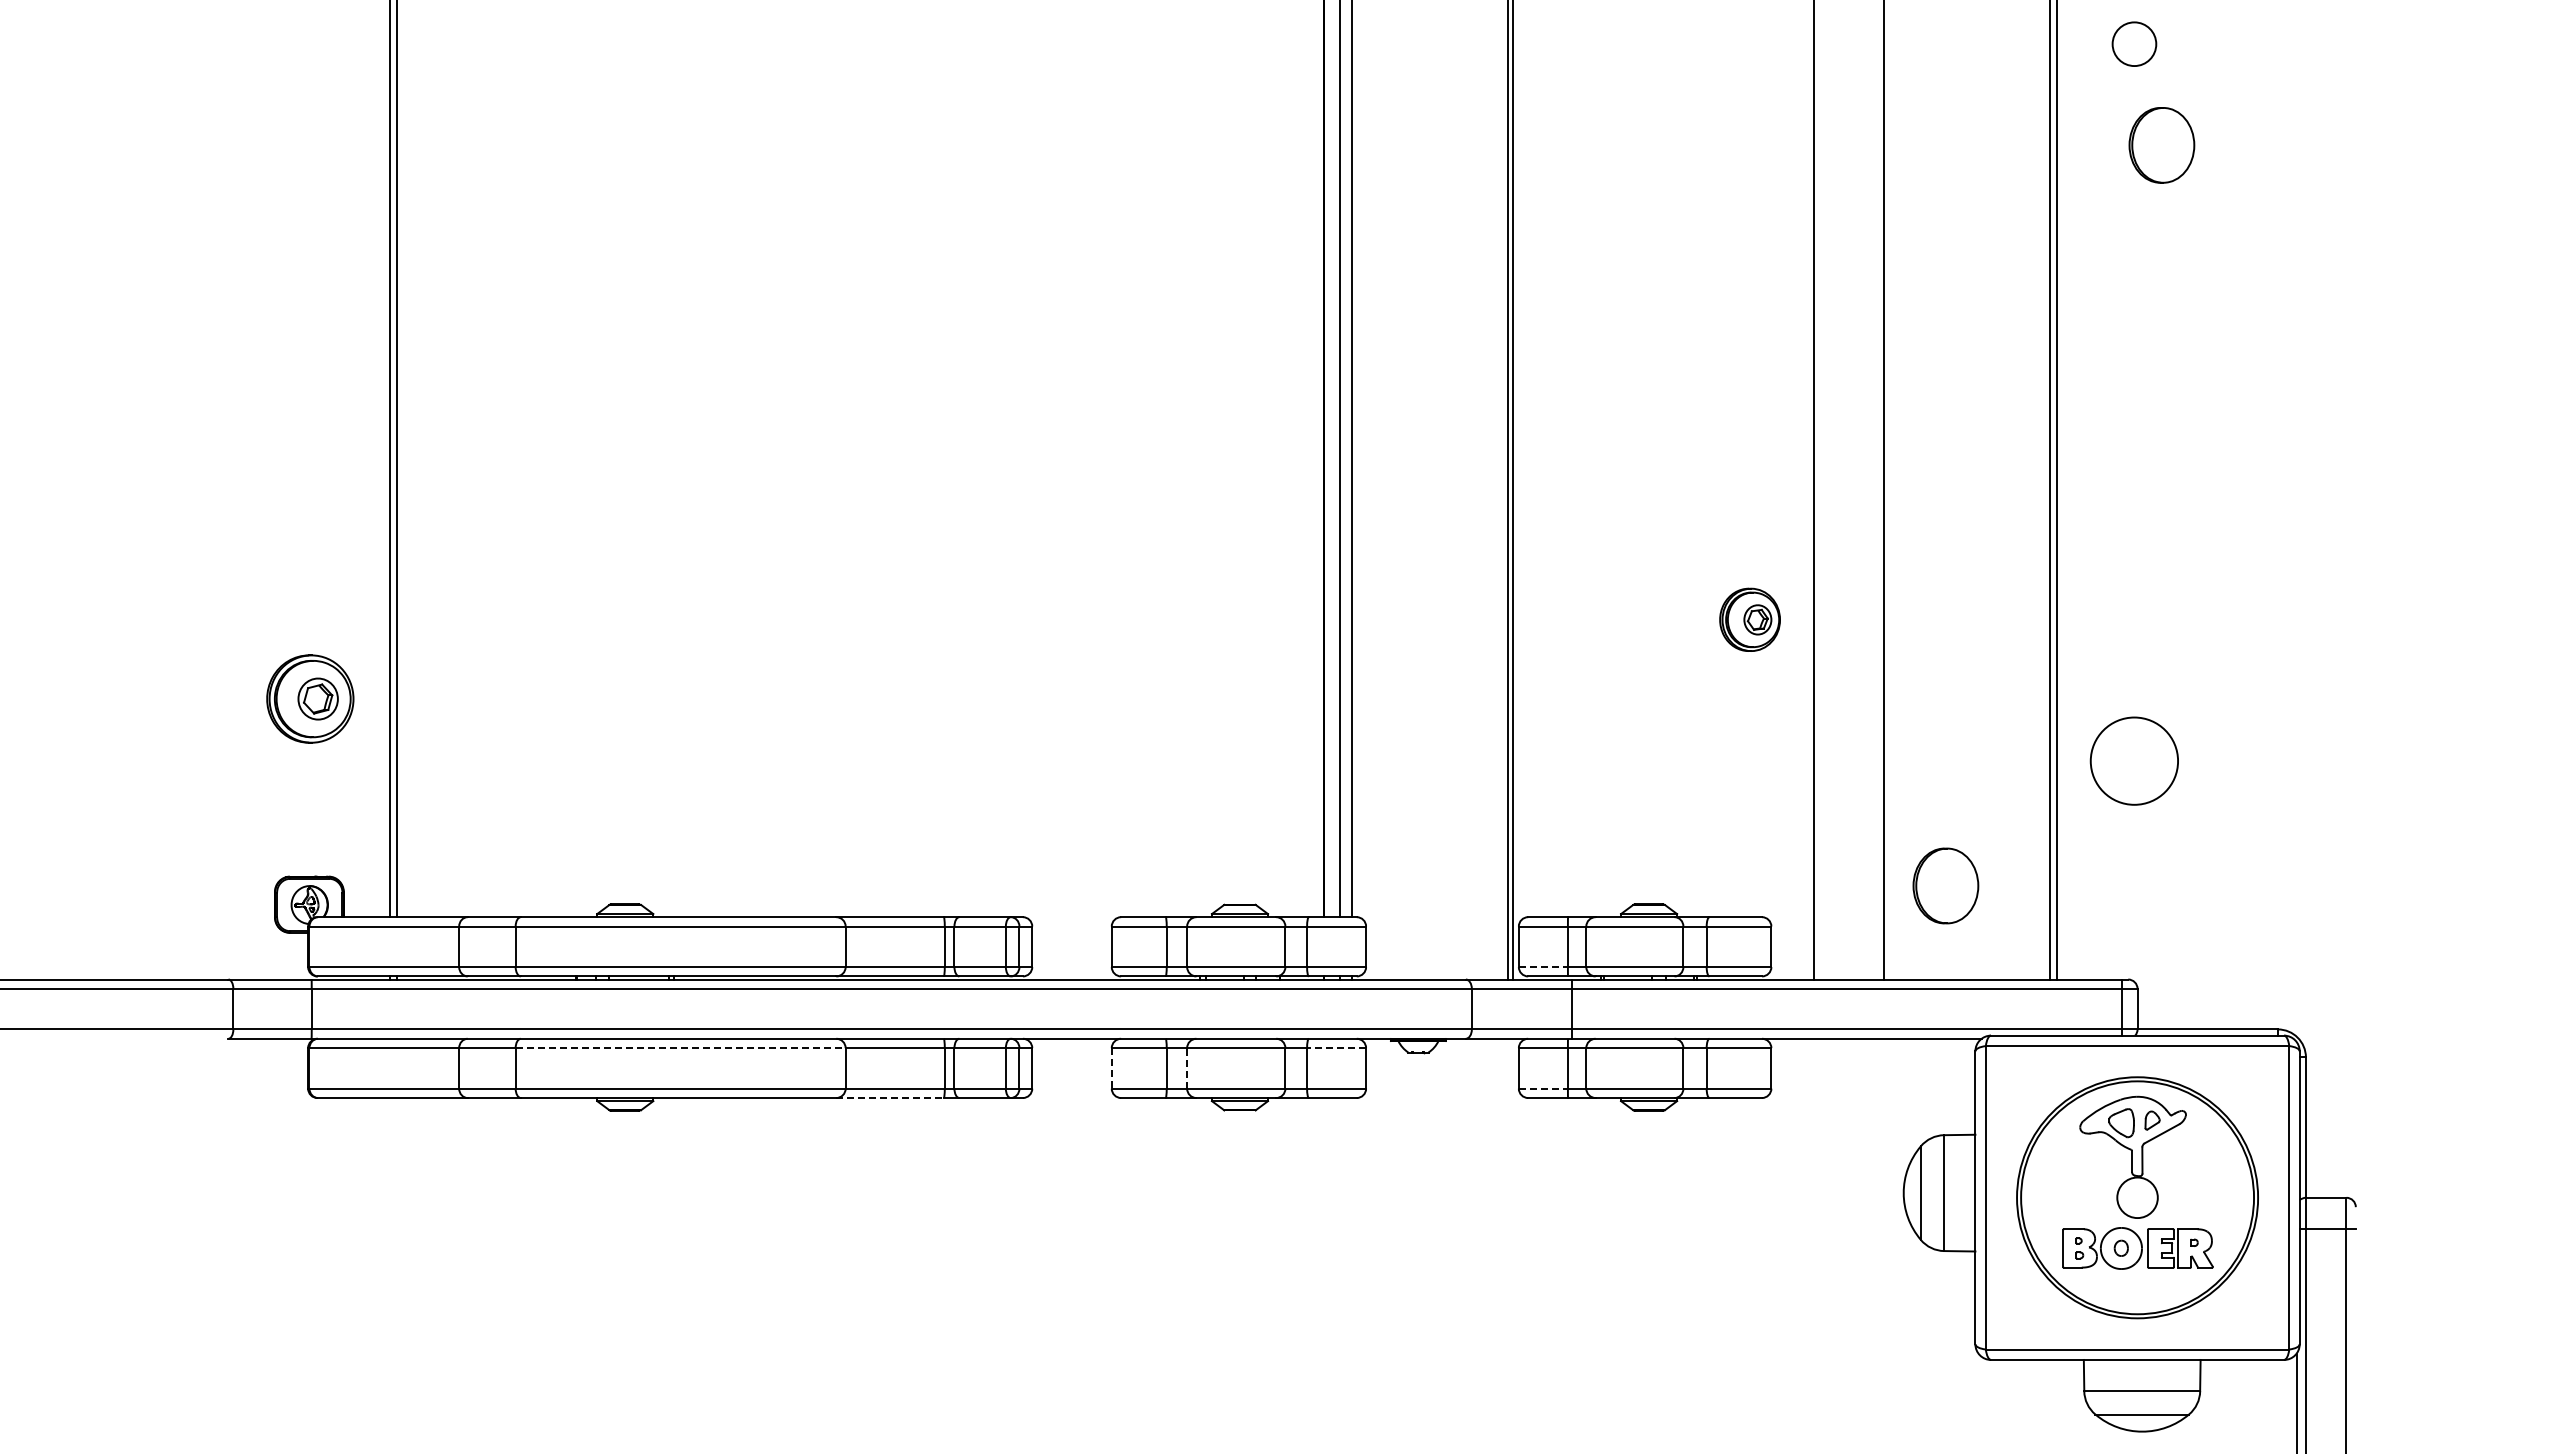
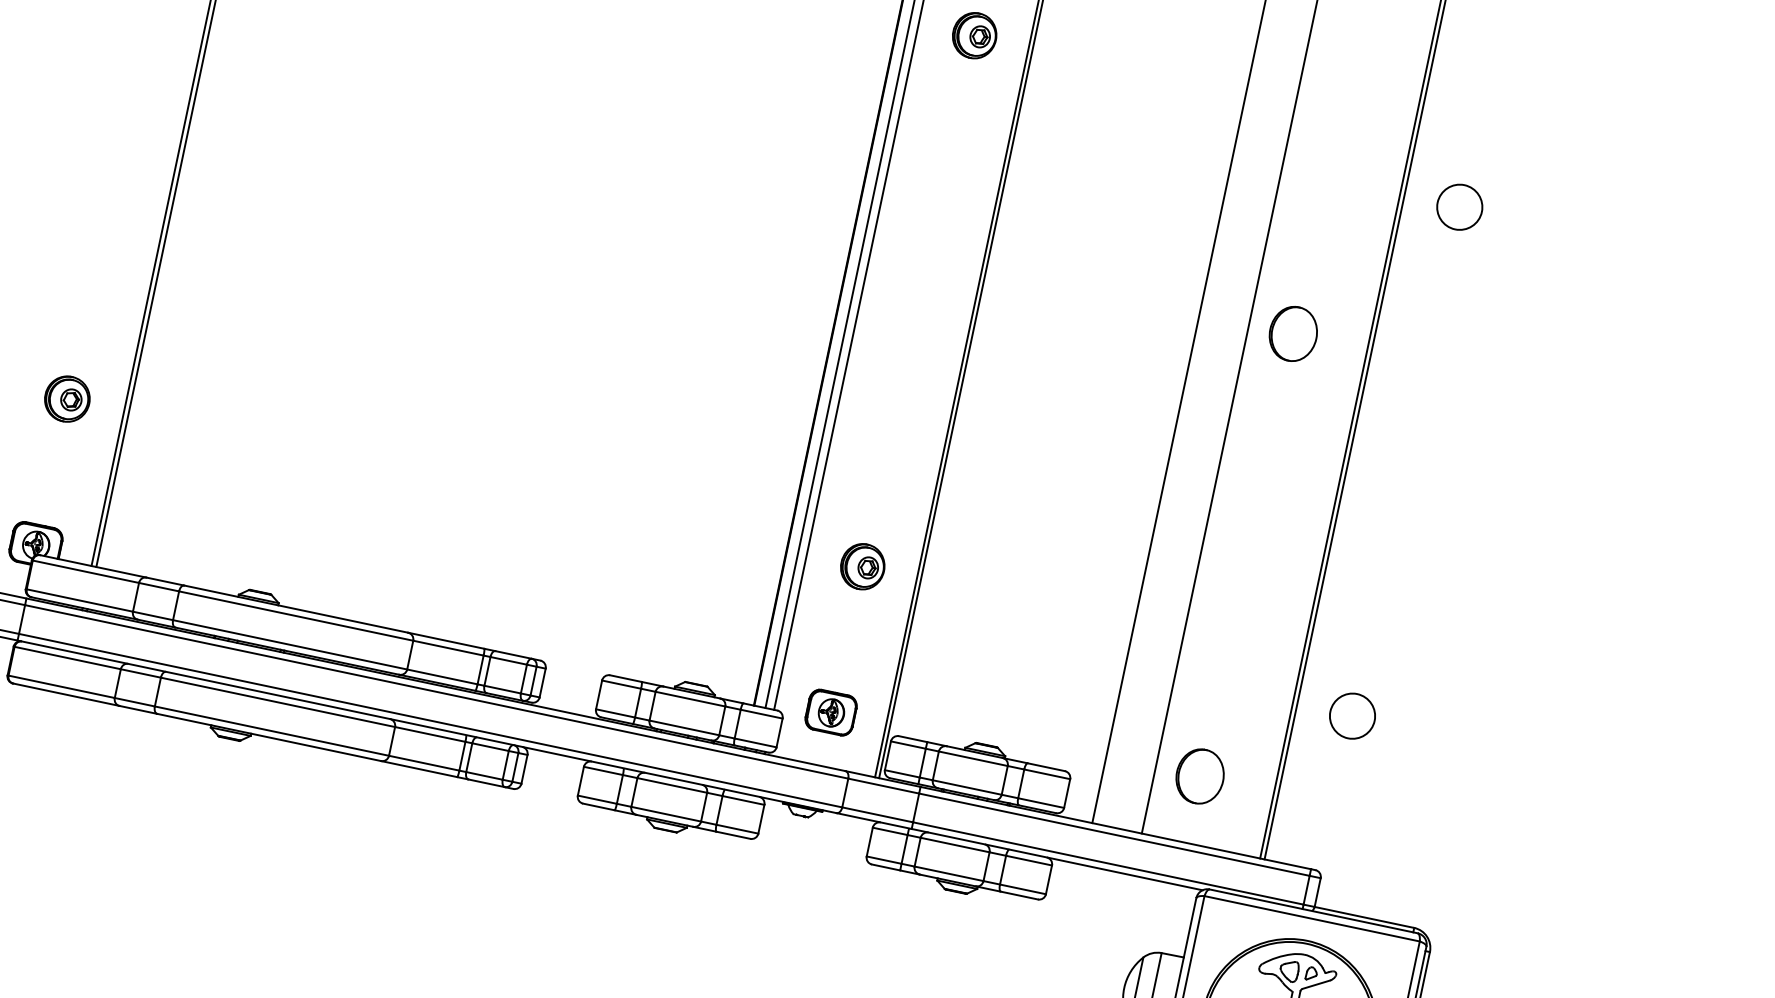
circle: (2134, 44) -> (1459, 207), size x1.43
part: (2161, 145) -> (1293, 334), moved
part: (1749, 619) -> (862, 566), moved
part: (309, 698) -> (66, 398), size x0.71
circle: (2134, 761) -> (1352, 716), size x0.71
part: (1429, 904) -> (830, 712), added
line: (1543, 967) -> (902, 774), dashed -> solid
line: (680, 1048) -> (277, 702), dashed -> solid
line: (1336, 1048) -> (743, 800), dashed -> solid
line: (1187, 1067) -> (634, 791), dashed -> solid
line: (1111, 1068) -> (580, 781), dashed -> solid
line: (1543, 1088) -> (884, 860), dashed -> solid
line: (890, 1098) -> (419, 769), dashed -> solid

